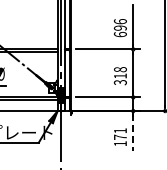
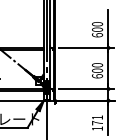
text: (120, 24) -> (97, 26), 696 -> 600
text: (120, 76) -> (97, 71), 318 -> 600
line: (133, 133) -> (108, 119), dashed -> solid

